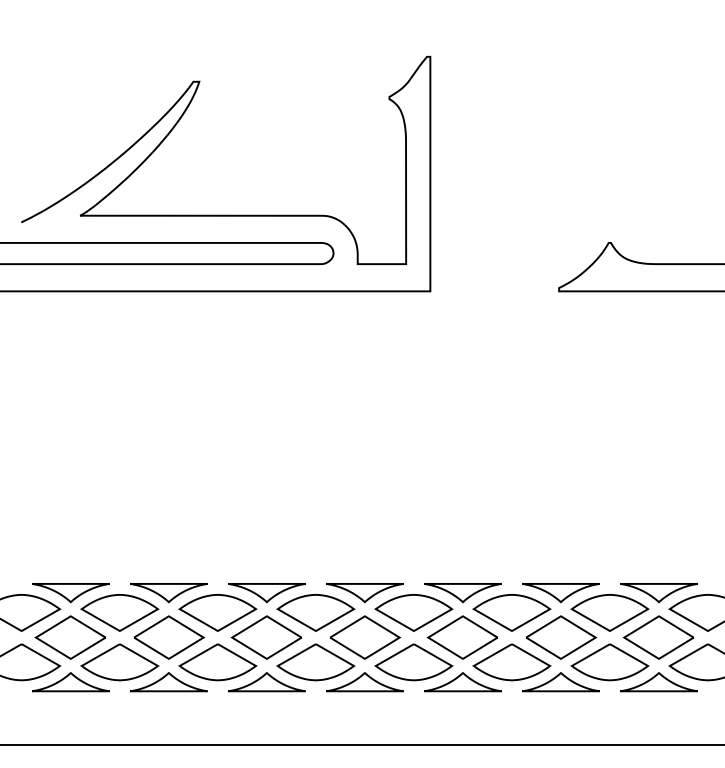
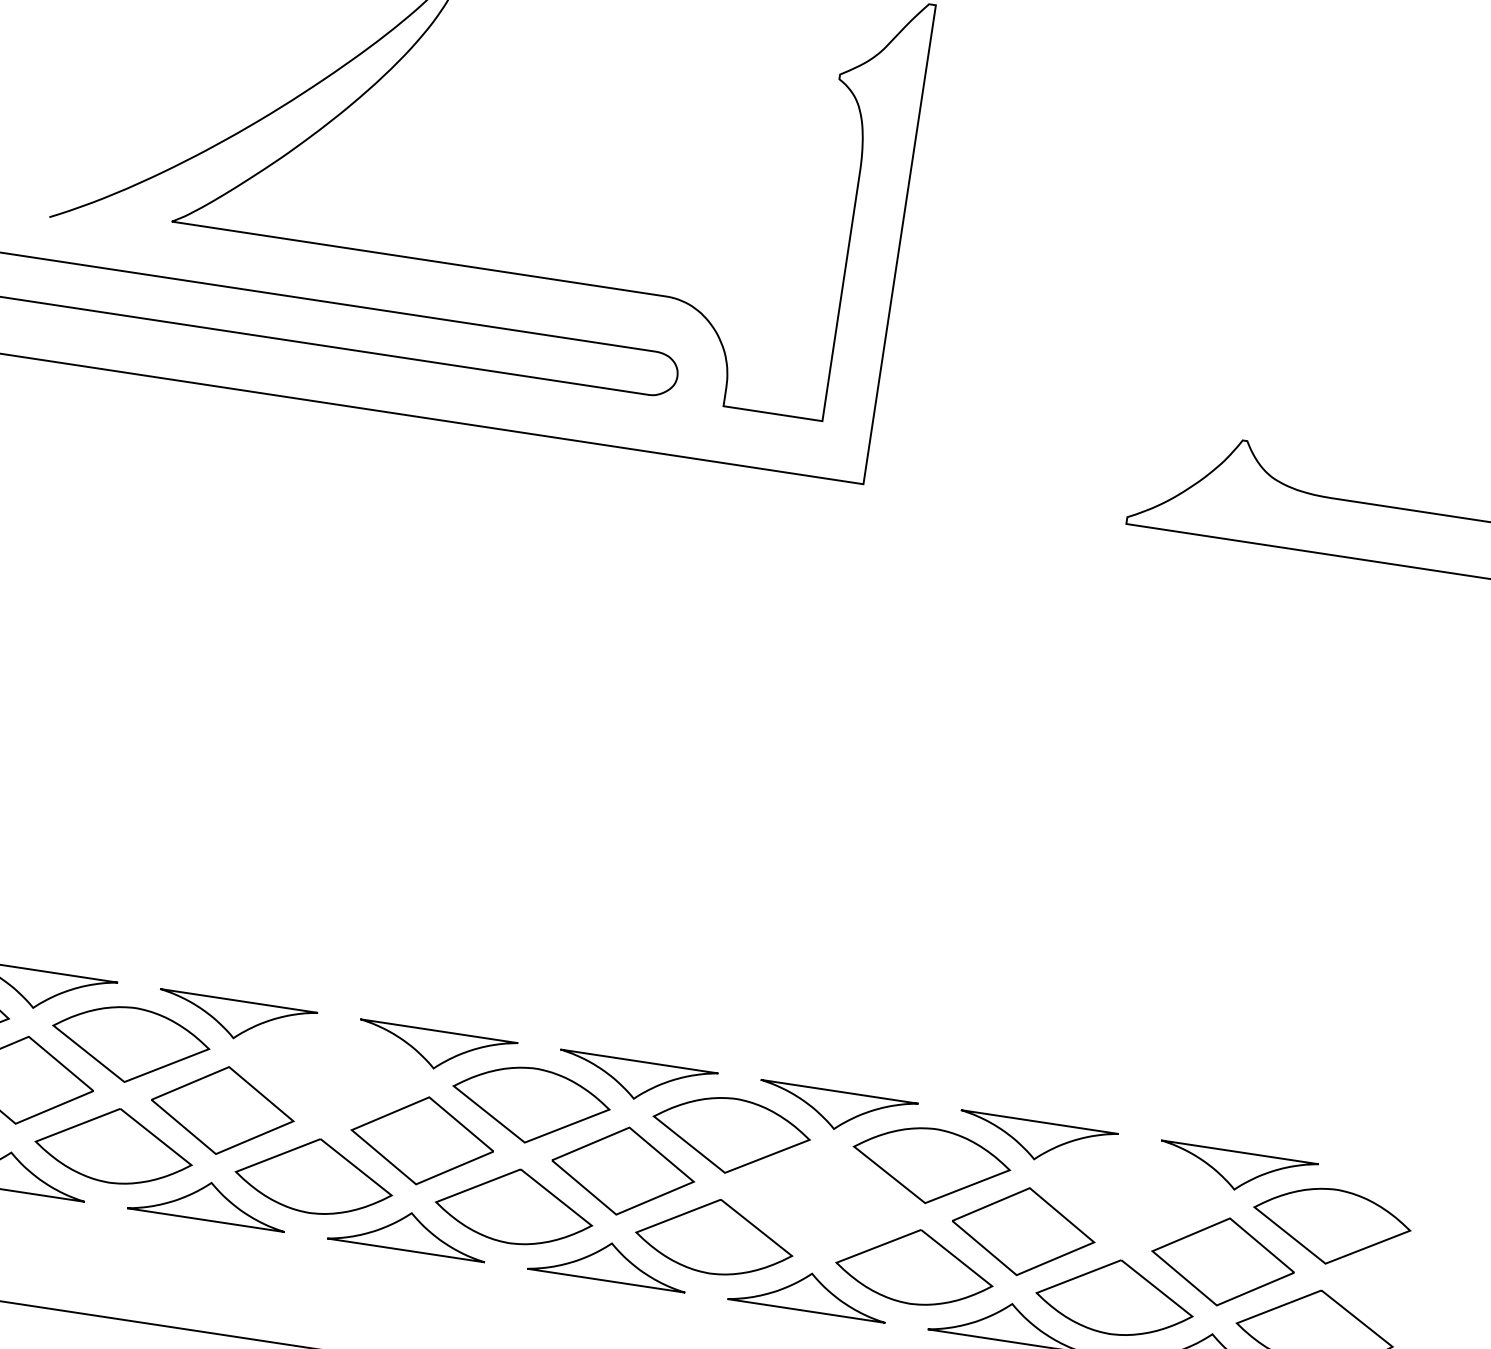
part: (217, 612) -> (329, 1074), removed
part: (609, 612) -> (1130, 1195), removed
part: (461, 637) -> (820, 1200), removed

